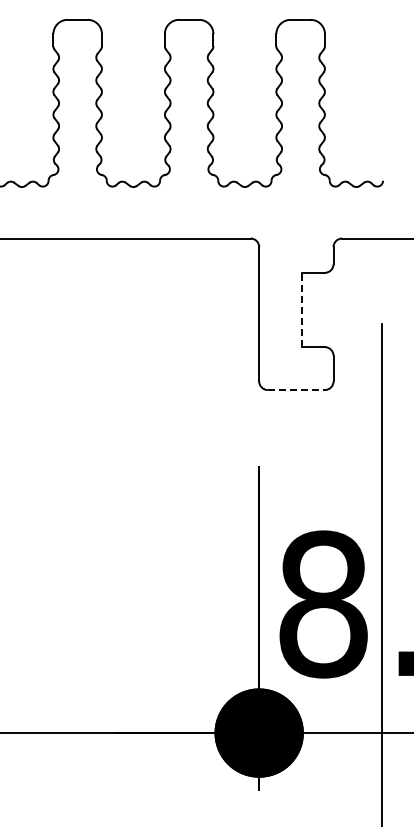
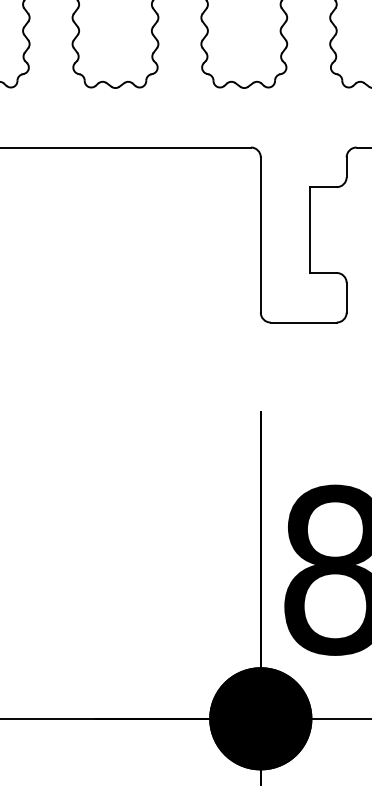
line: (302, 309) -> (310, 229), dashed -> solid
line: (296, 390) -> (303, 323), dashed -> solid

